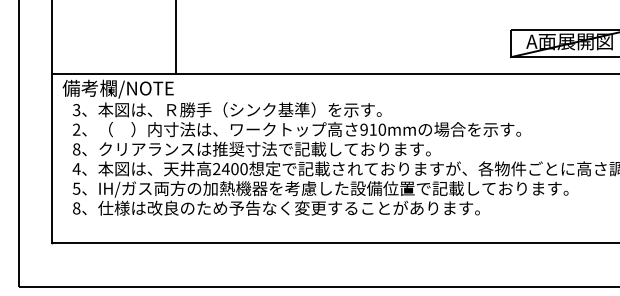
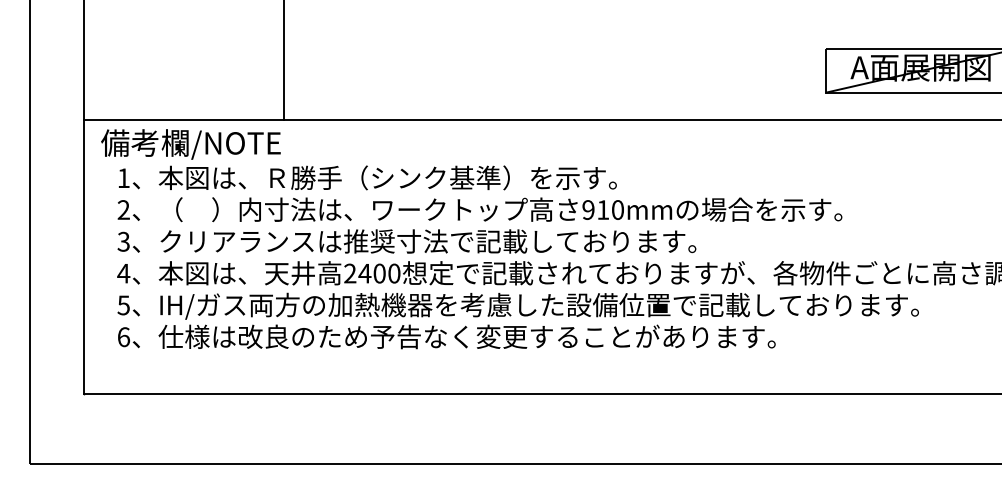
text: (76, 110) -> (123, 178), 3 -> 1
text: (76, 149) -> (123, 241), 8 -> 3
text: (76, 208) -> (123, 337), 8 -> 6

